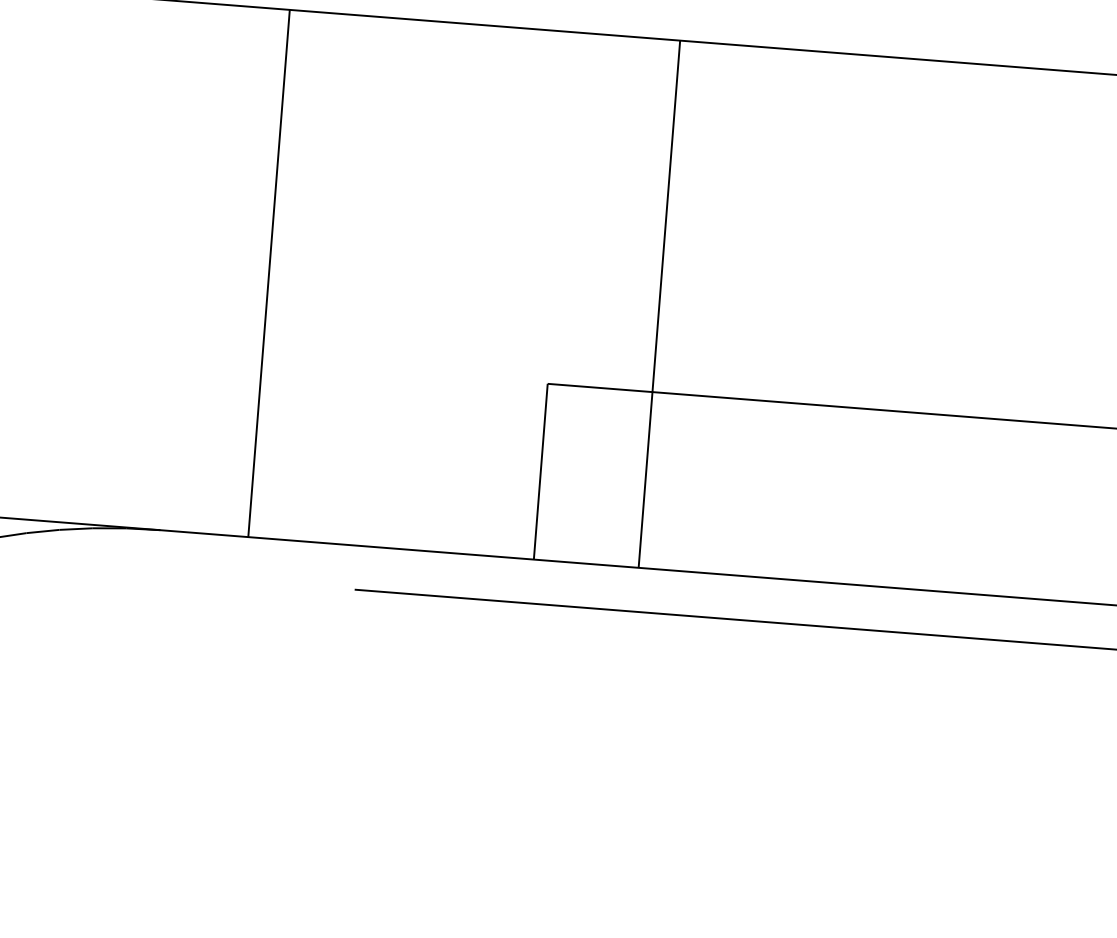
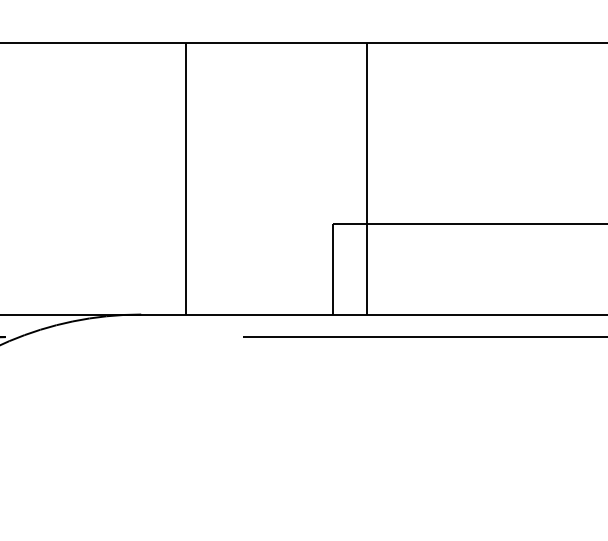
line: (660, 303) -> (367, 178), moved

